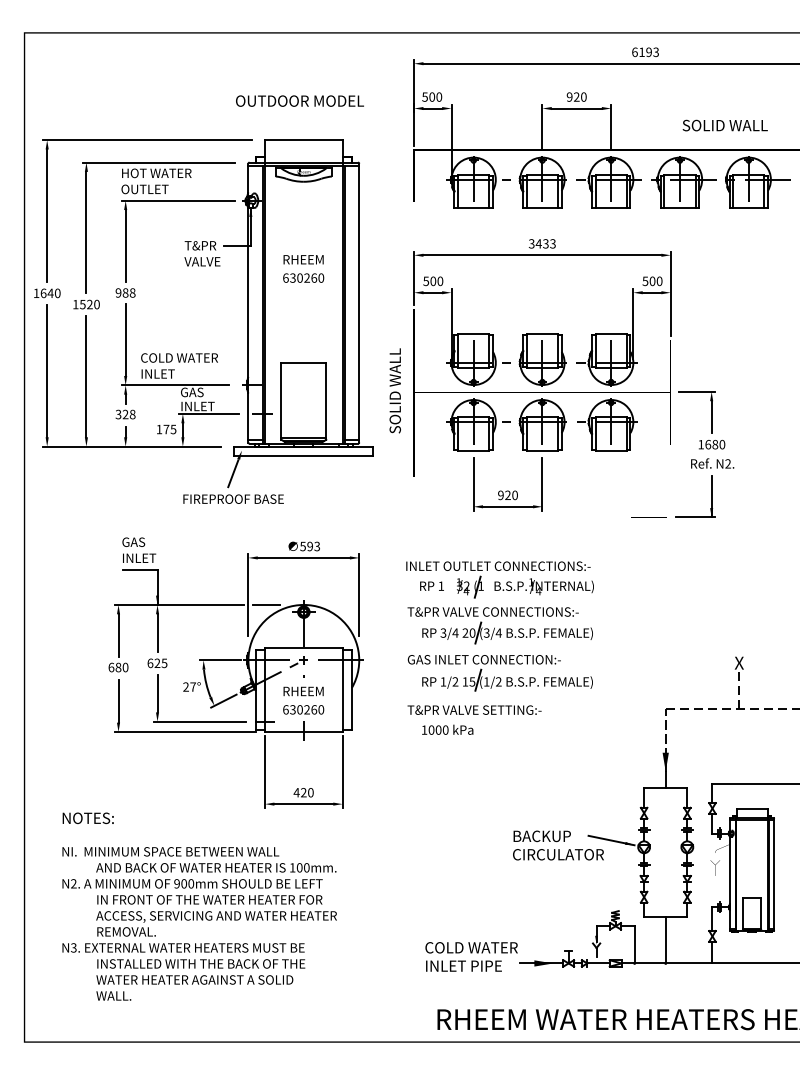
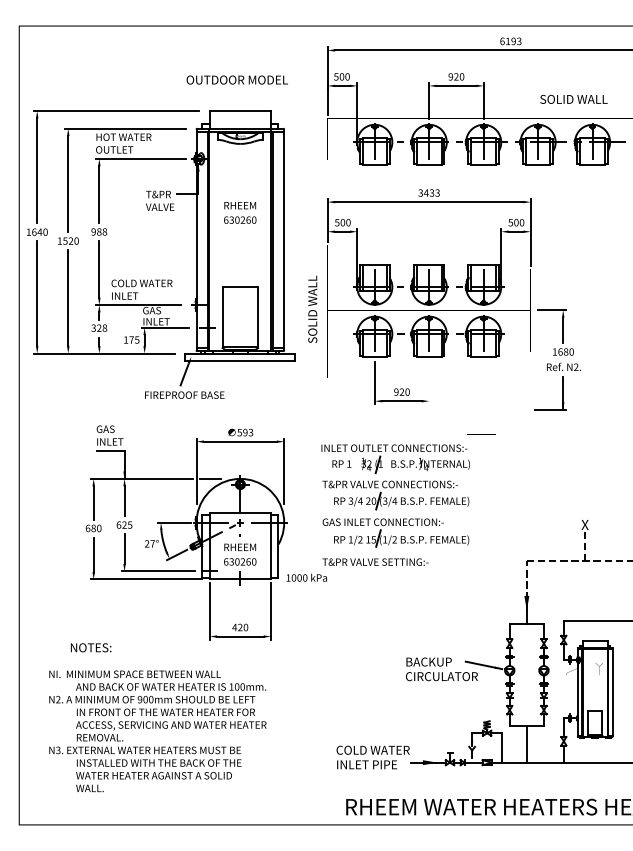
line: (542, 483) -> (429, 382), removed
line: (648, 517) -> (480, 434), moved
text: (447, 729) -> (306, 577), moved
text: (87, 818) -> (90, 647), moved
part: (714, 867) -> (598, 668), moved

